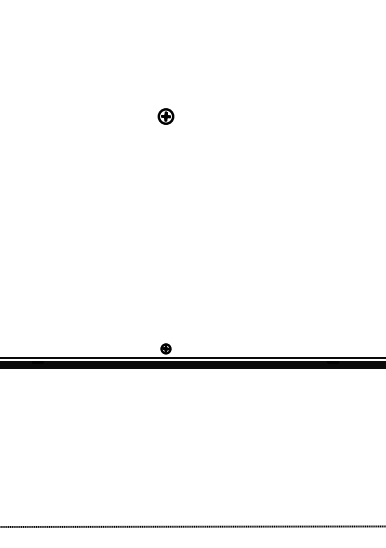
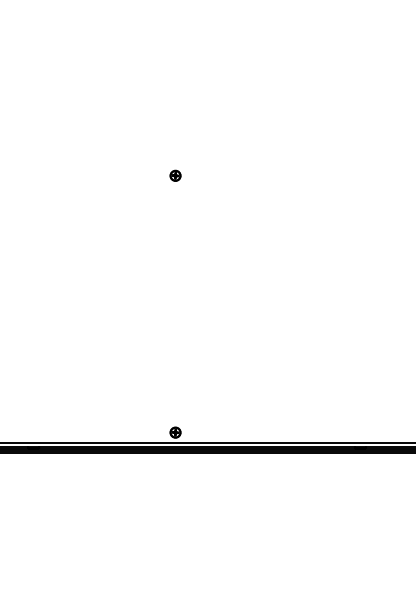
part: (165, 116) -> (175, 175), size x0.62

